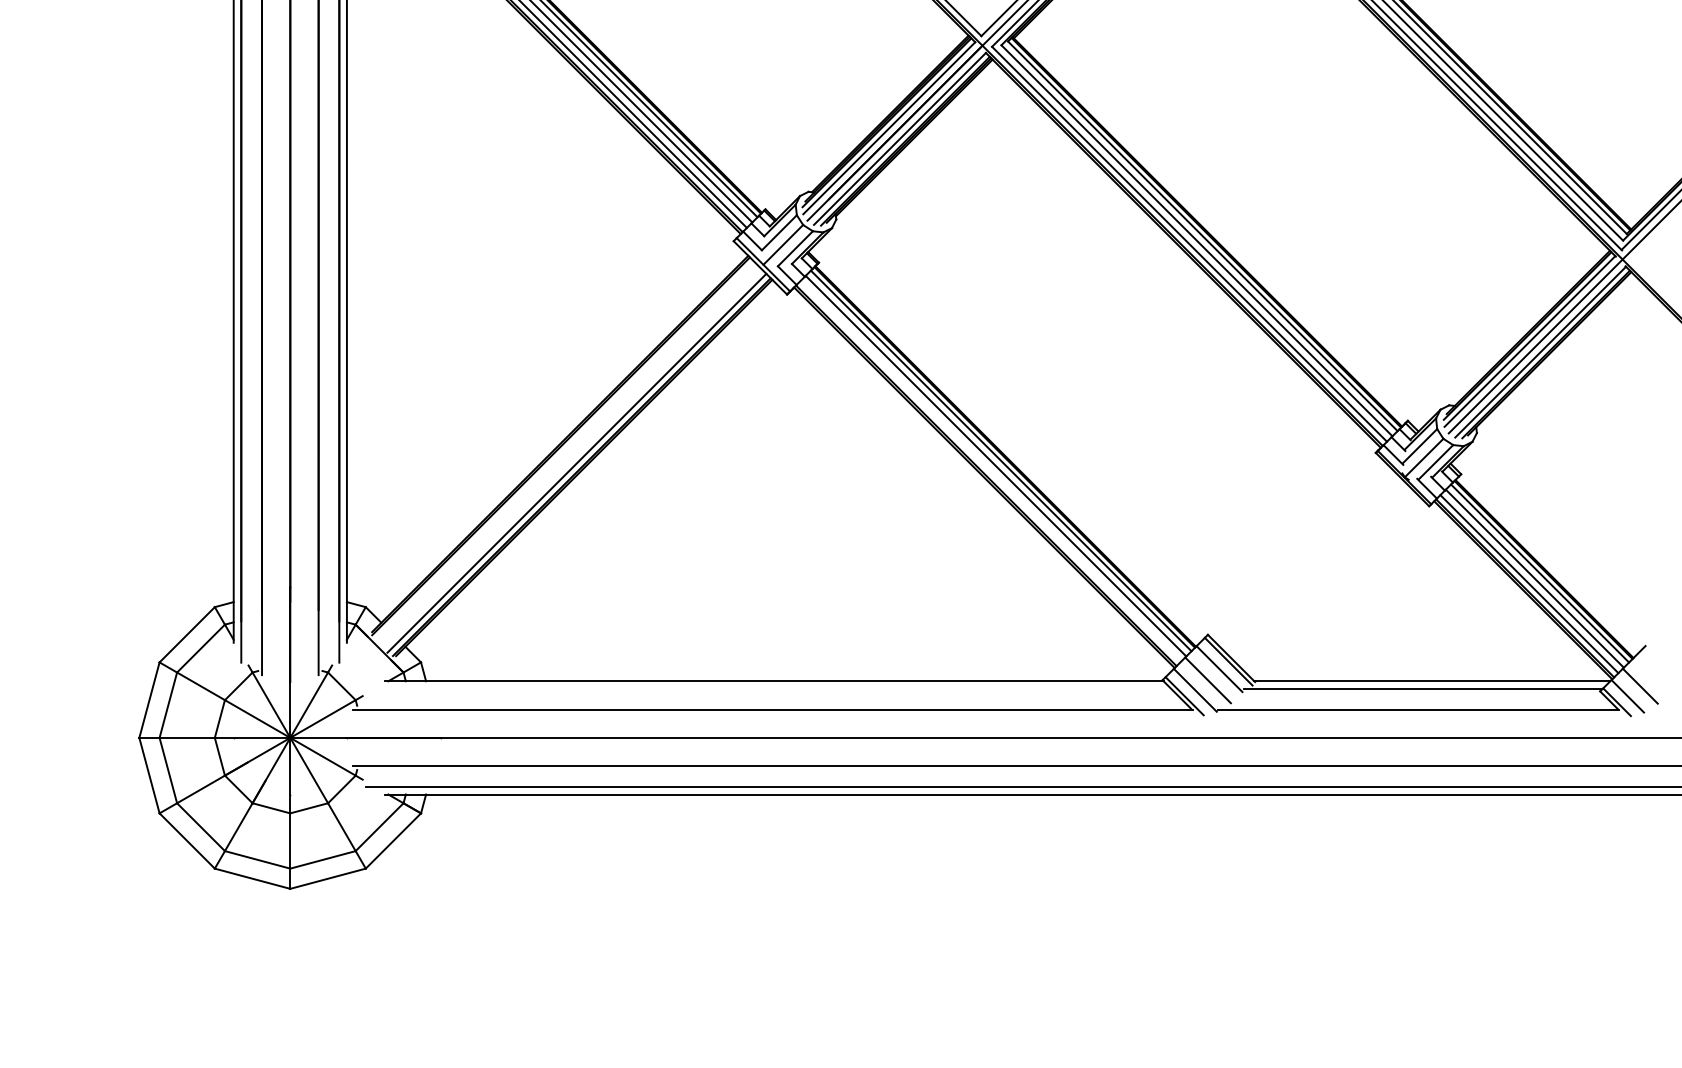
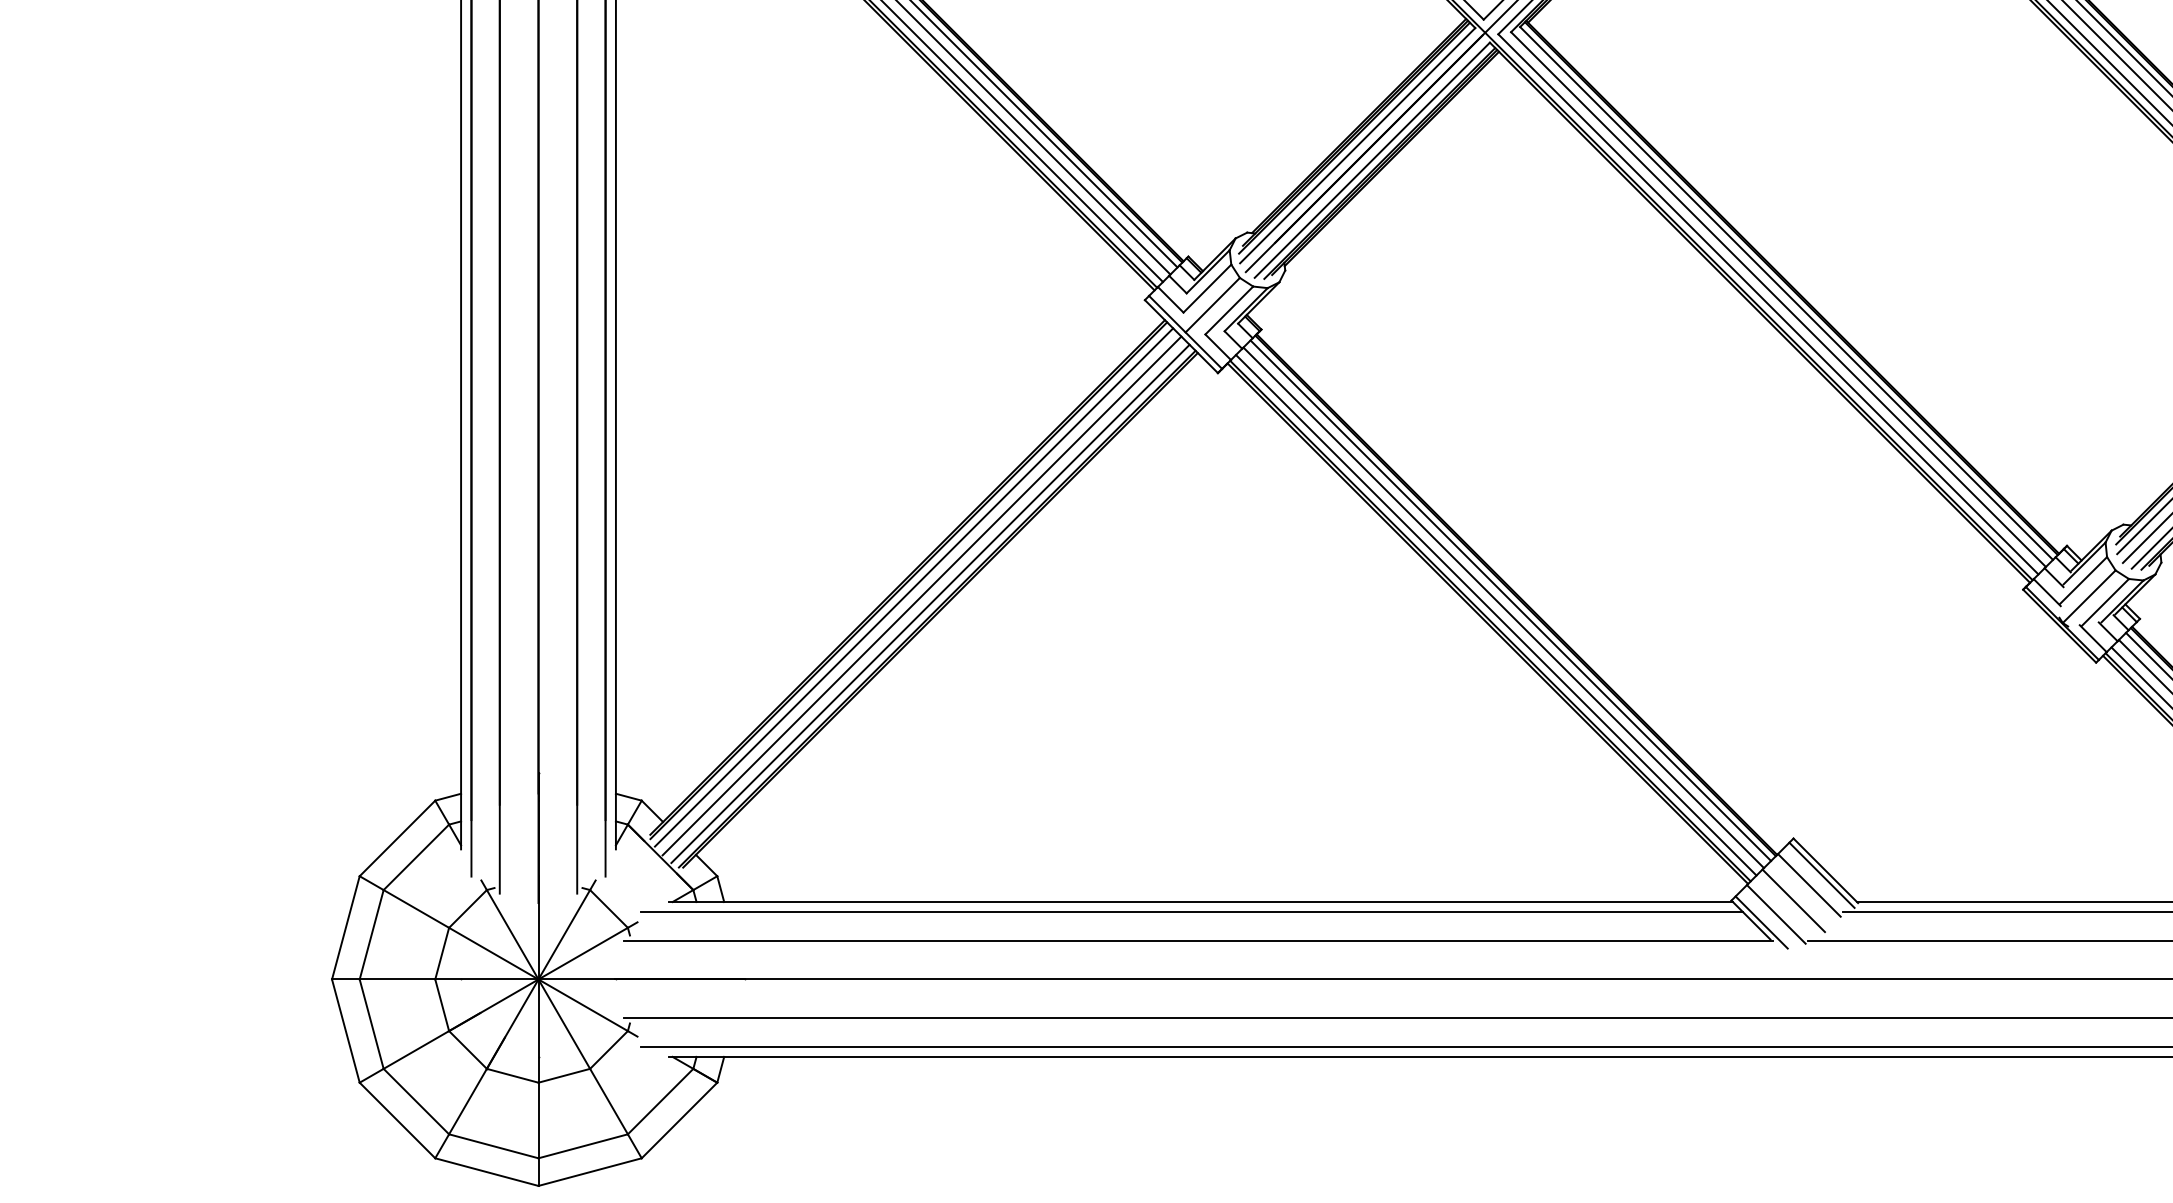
line: (564, 450) -> (913, 586), added
line: (570, 457) -> (921, 595), added
line: (990, 471) -> (1496, 615), added
line: (768, 688) -> (1192, 911), added

